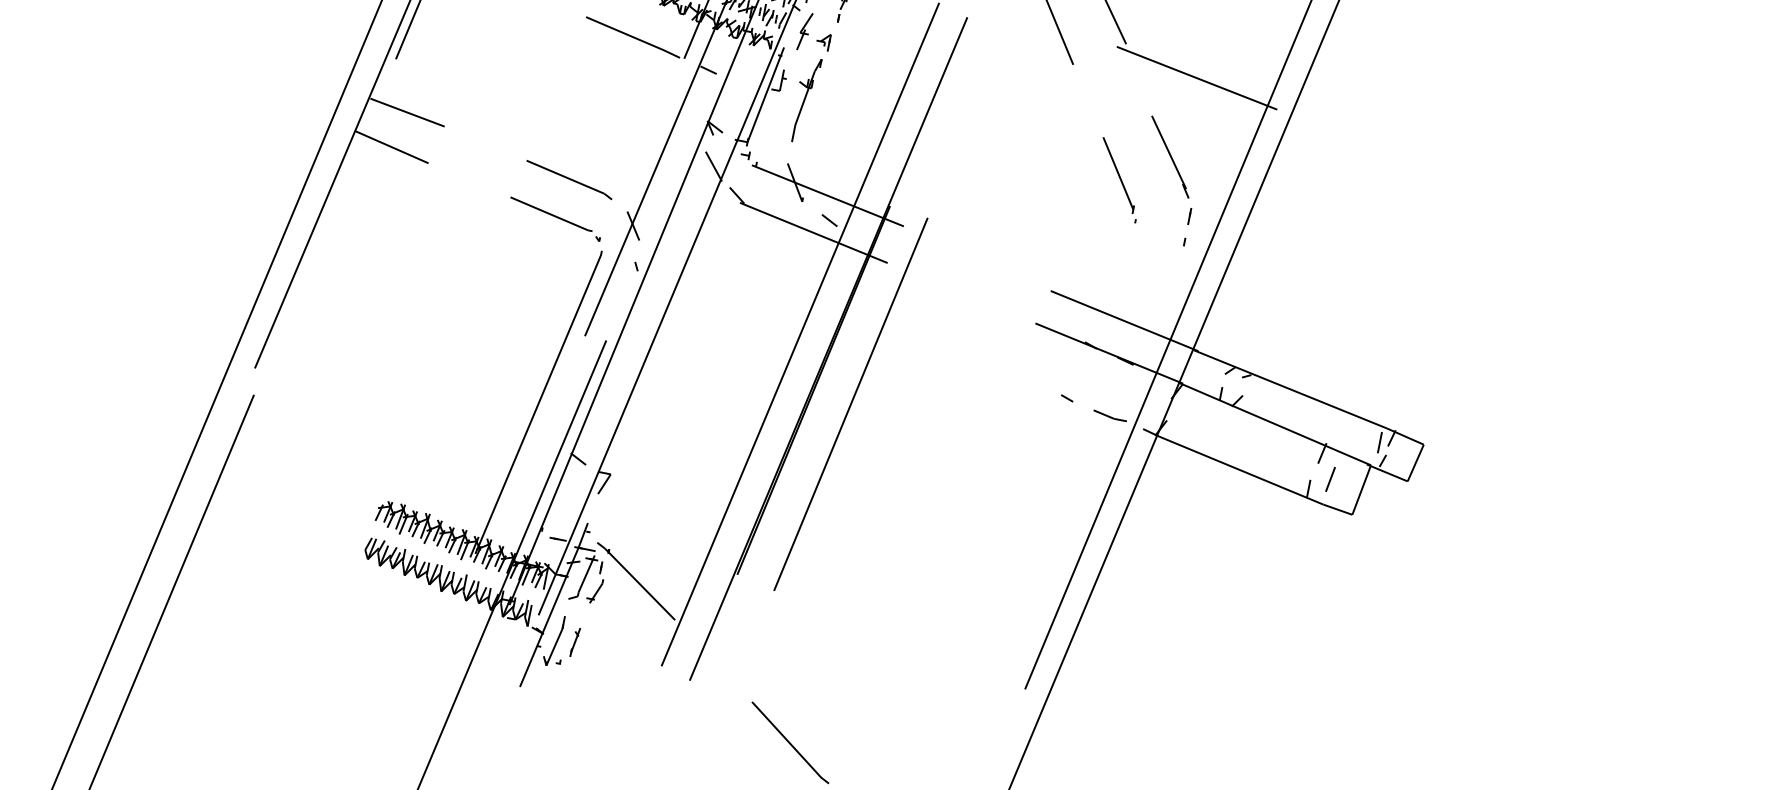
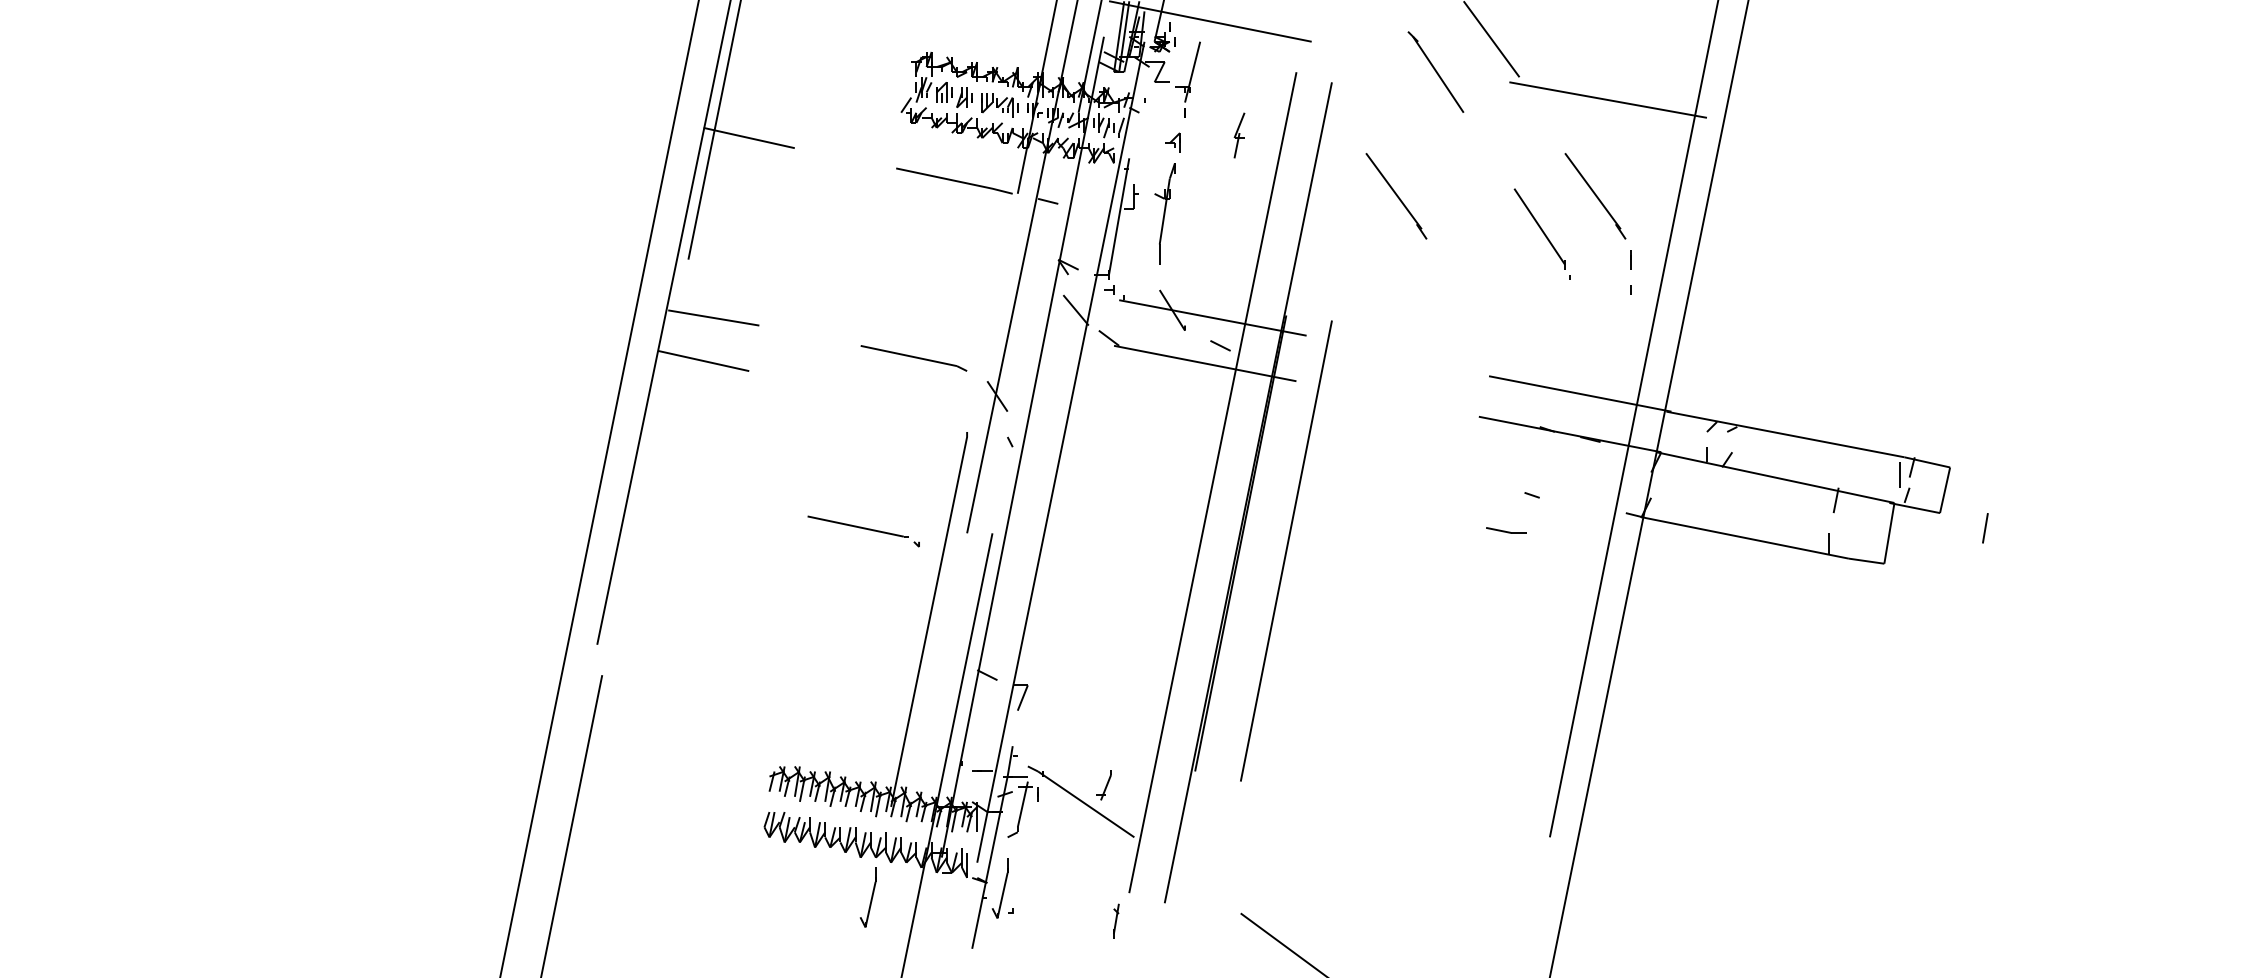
part: (804, 31) -> (1239, 135), moved
part: (1002, 124) -> (1396, 196), added
part: (555, 219) -> (863, 531), moved
part: (1110, 415) -> (1506, 530), moved
line: (1330, 479) -> (1985, 528), moved
part: (594, 591) -> (1103, 785), moved
part: (440, 626) -> (867, 897), added
part: (575, 641) -> (1116, 920), moved

